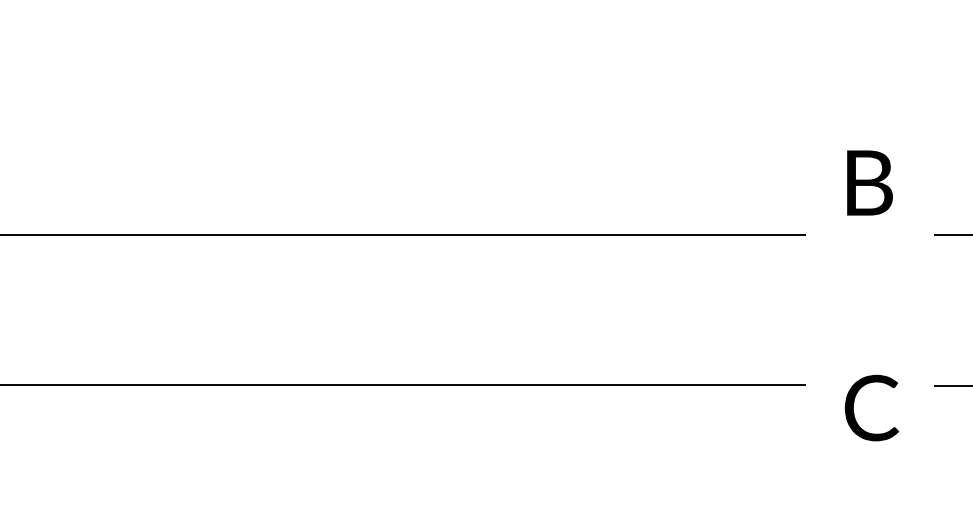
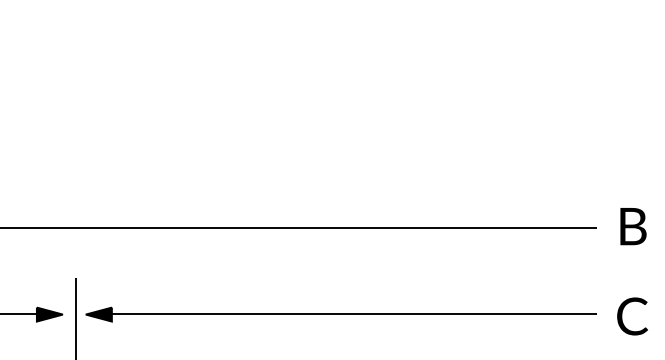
text: (869, 182) -> (633, 226), moved
text: (871, 408) -> (632, 316), moved

